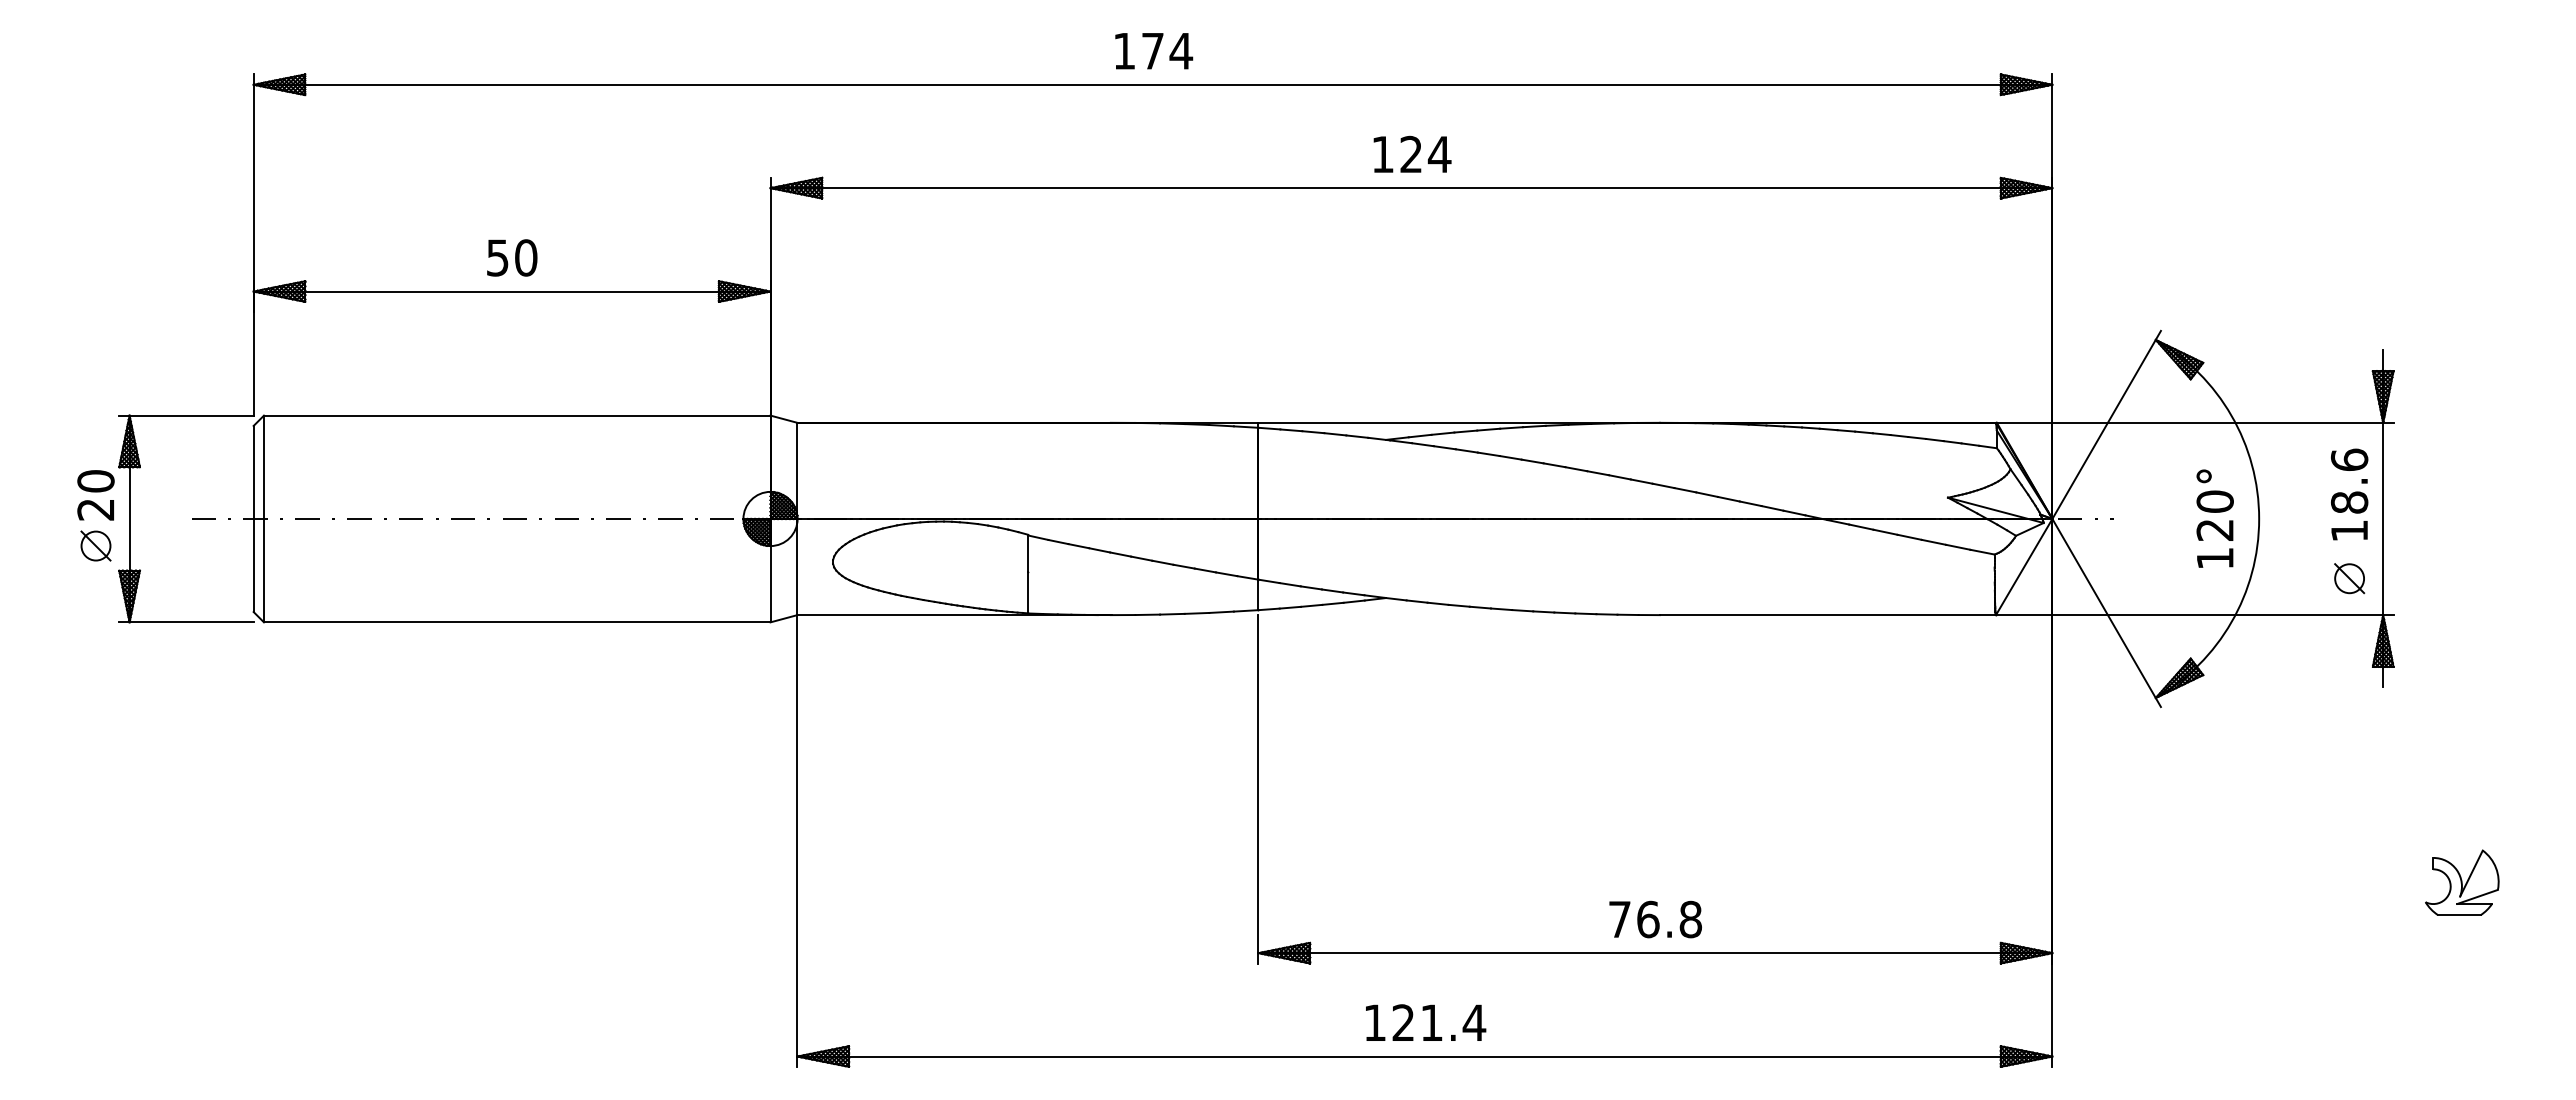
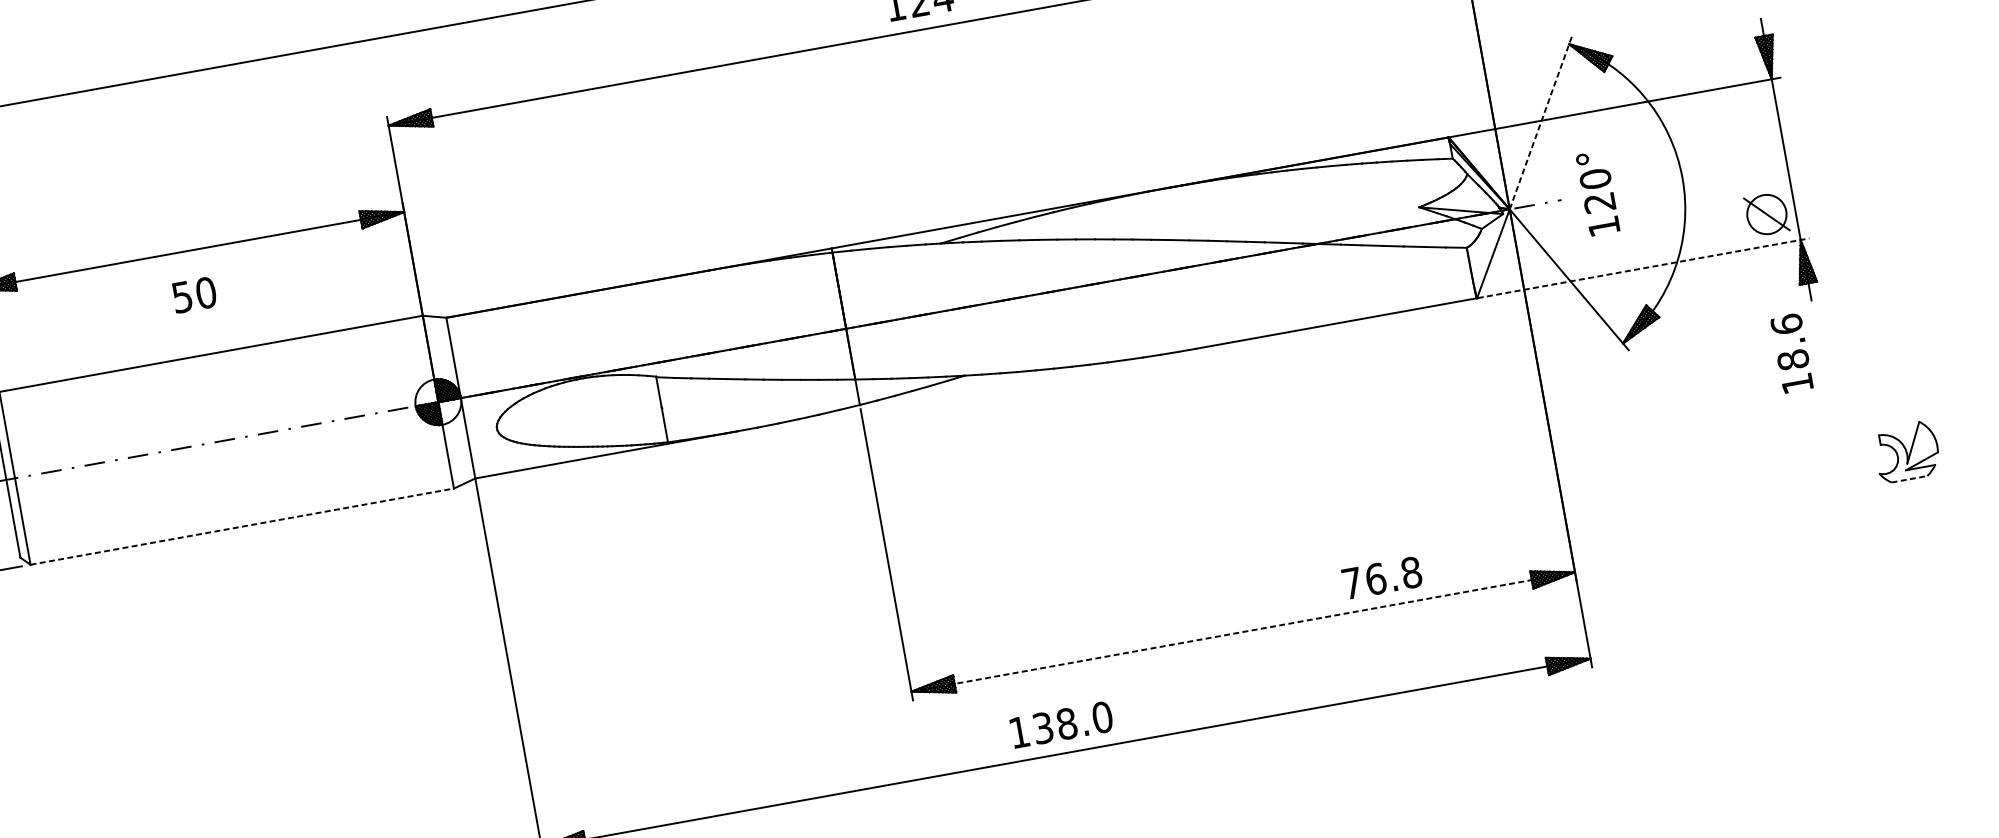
text: (512, 257) -> (194, 294), moved
line: (2106, 424) -> (1540, 122), solid -> dashed
text: (2349, 494) -> (1791, 353), moved
text: (2214, 518) -> (1597, 193), moved
part: (2349, 578) -> (1766, 214), size x1.6
line: (2195, 615) -> (1643, 268), solid -> dashed
line: (517, 622) -> (242, 526), solid -> dashed
line: (2459, 915) -> (1909, 479), solid -> dashed
text: (1655, 919) -> (1381, 577), moved
line: (1655, 953) -> (1243, 632), solid -> dashed
text: (1439, 1022) -> (1073, 722), 121.4 -> 138.0

